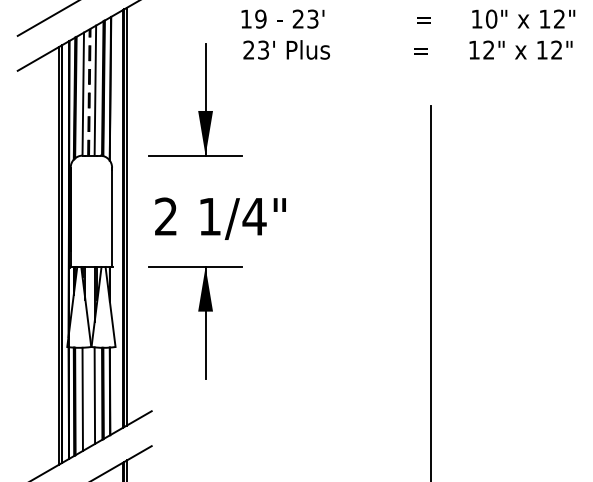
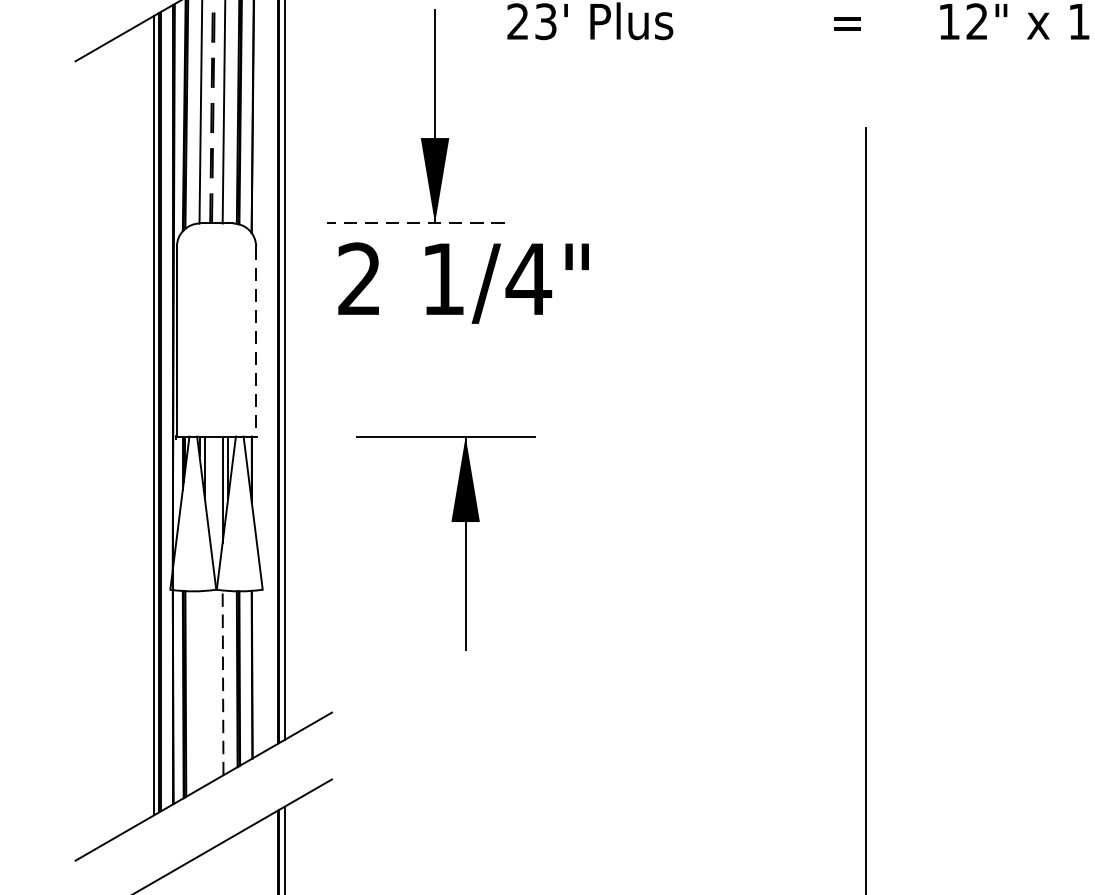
line: (195, 155) -> (415, 223), solid -> dashed
line: (112, 217) -> (256, 341), solid -> dashed
text: (220, 218) -> (463, 282), moved
part: (205, 322) -> (465, 542), moved
line: (94, 395) -> (222, 682), solid -> dashed
line: (82, 398) -> (199, 688), removed

